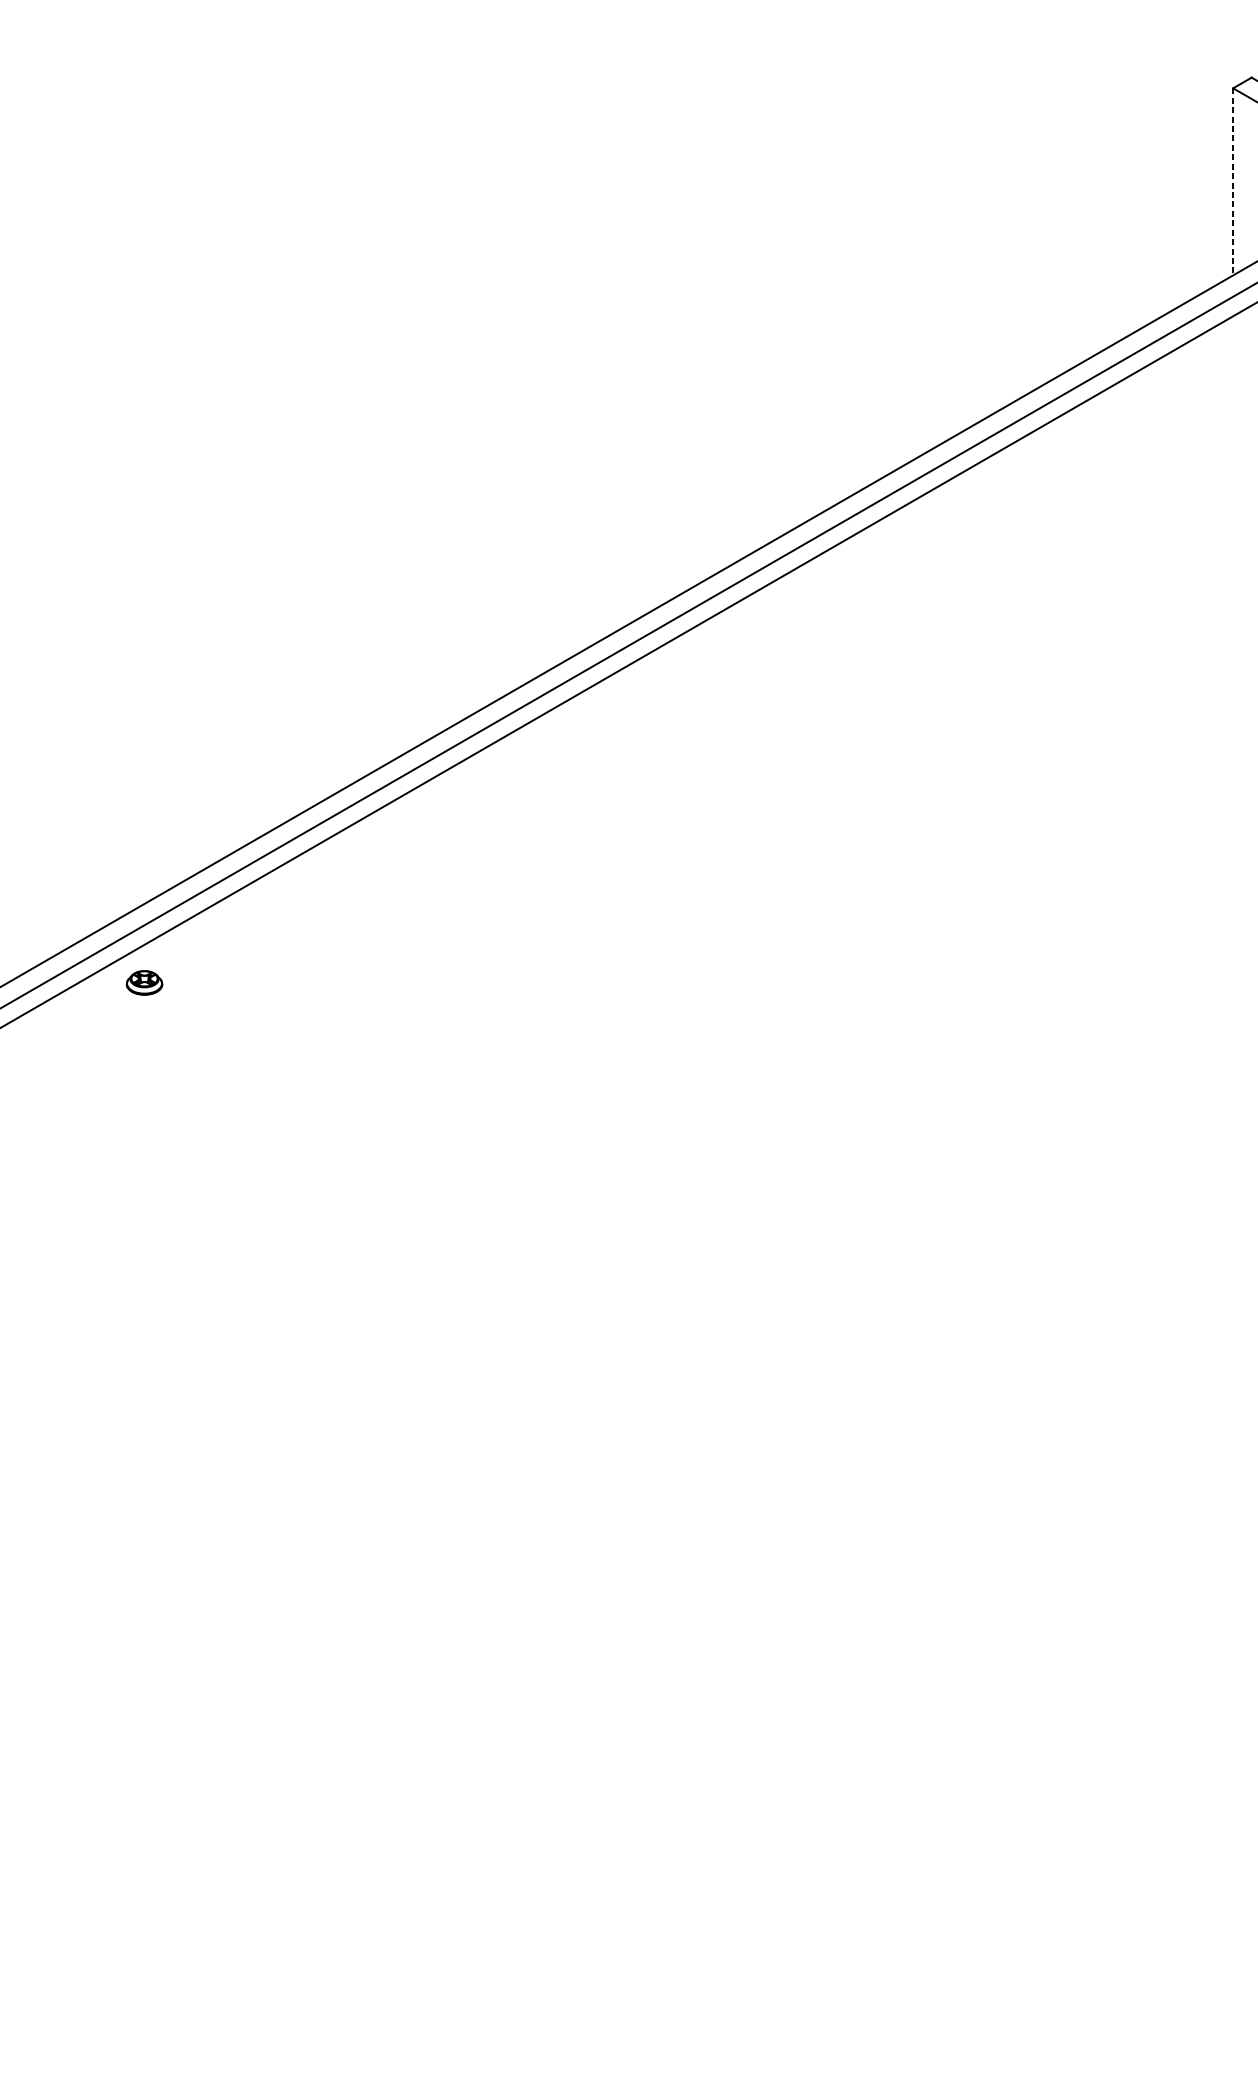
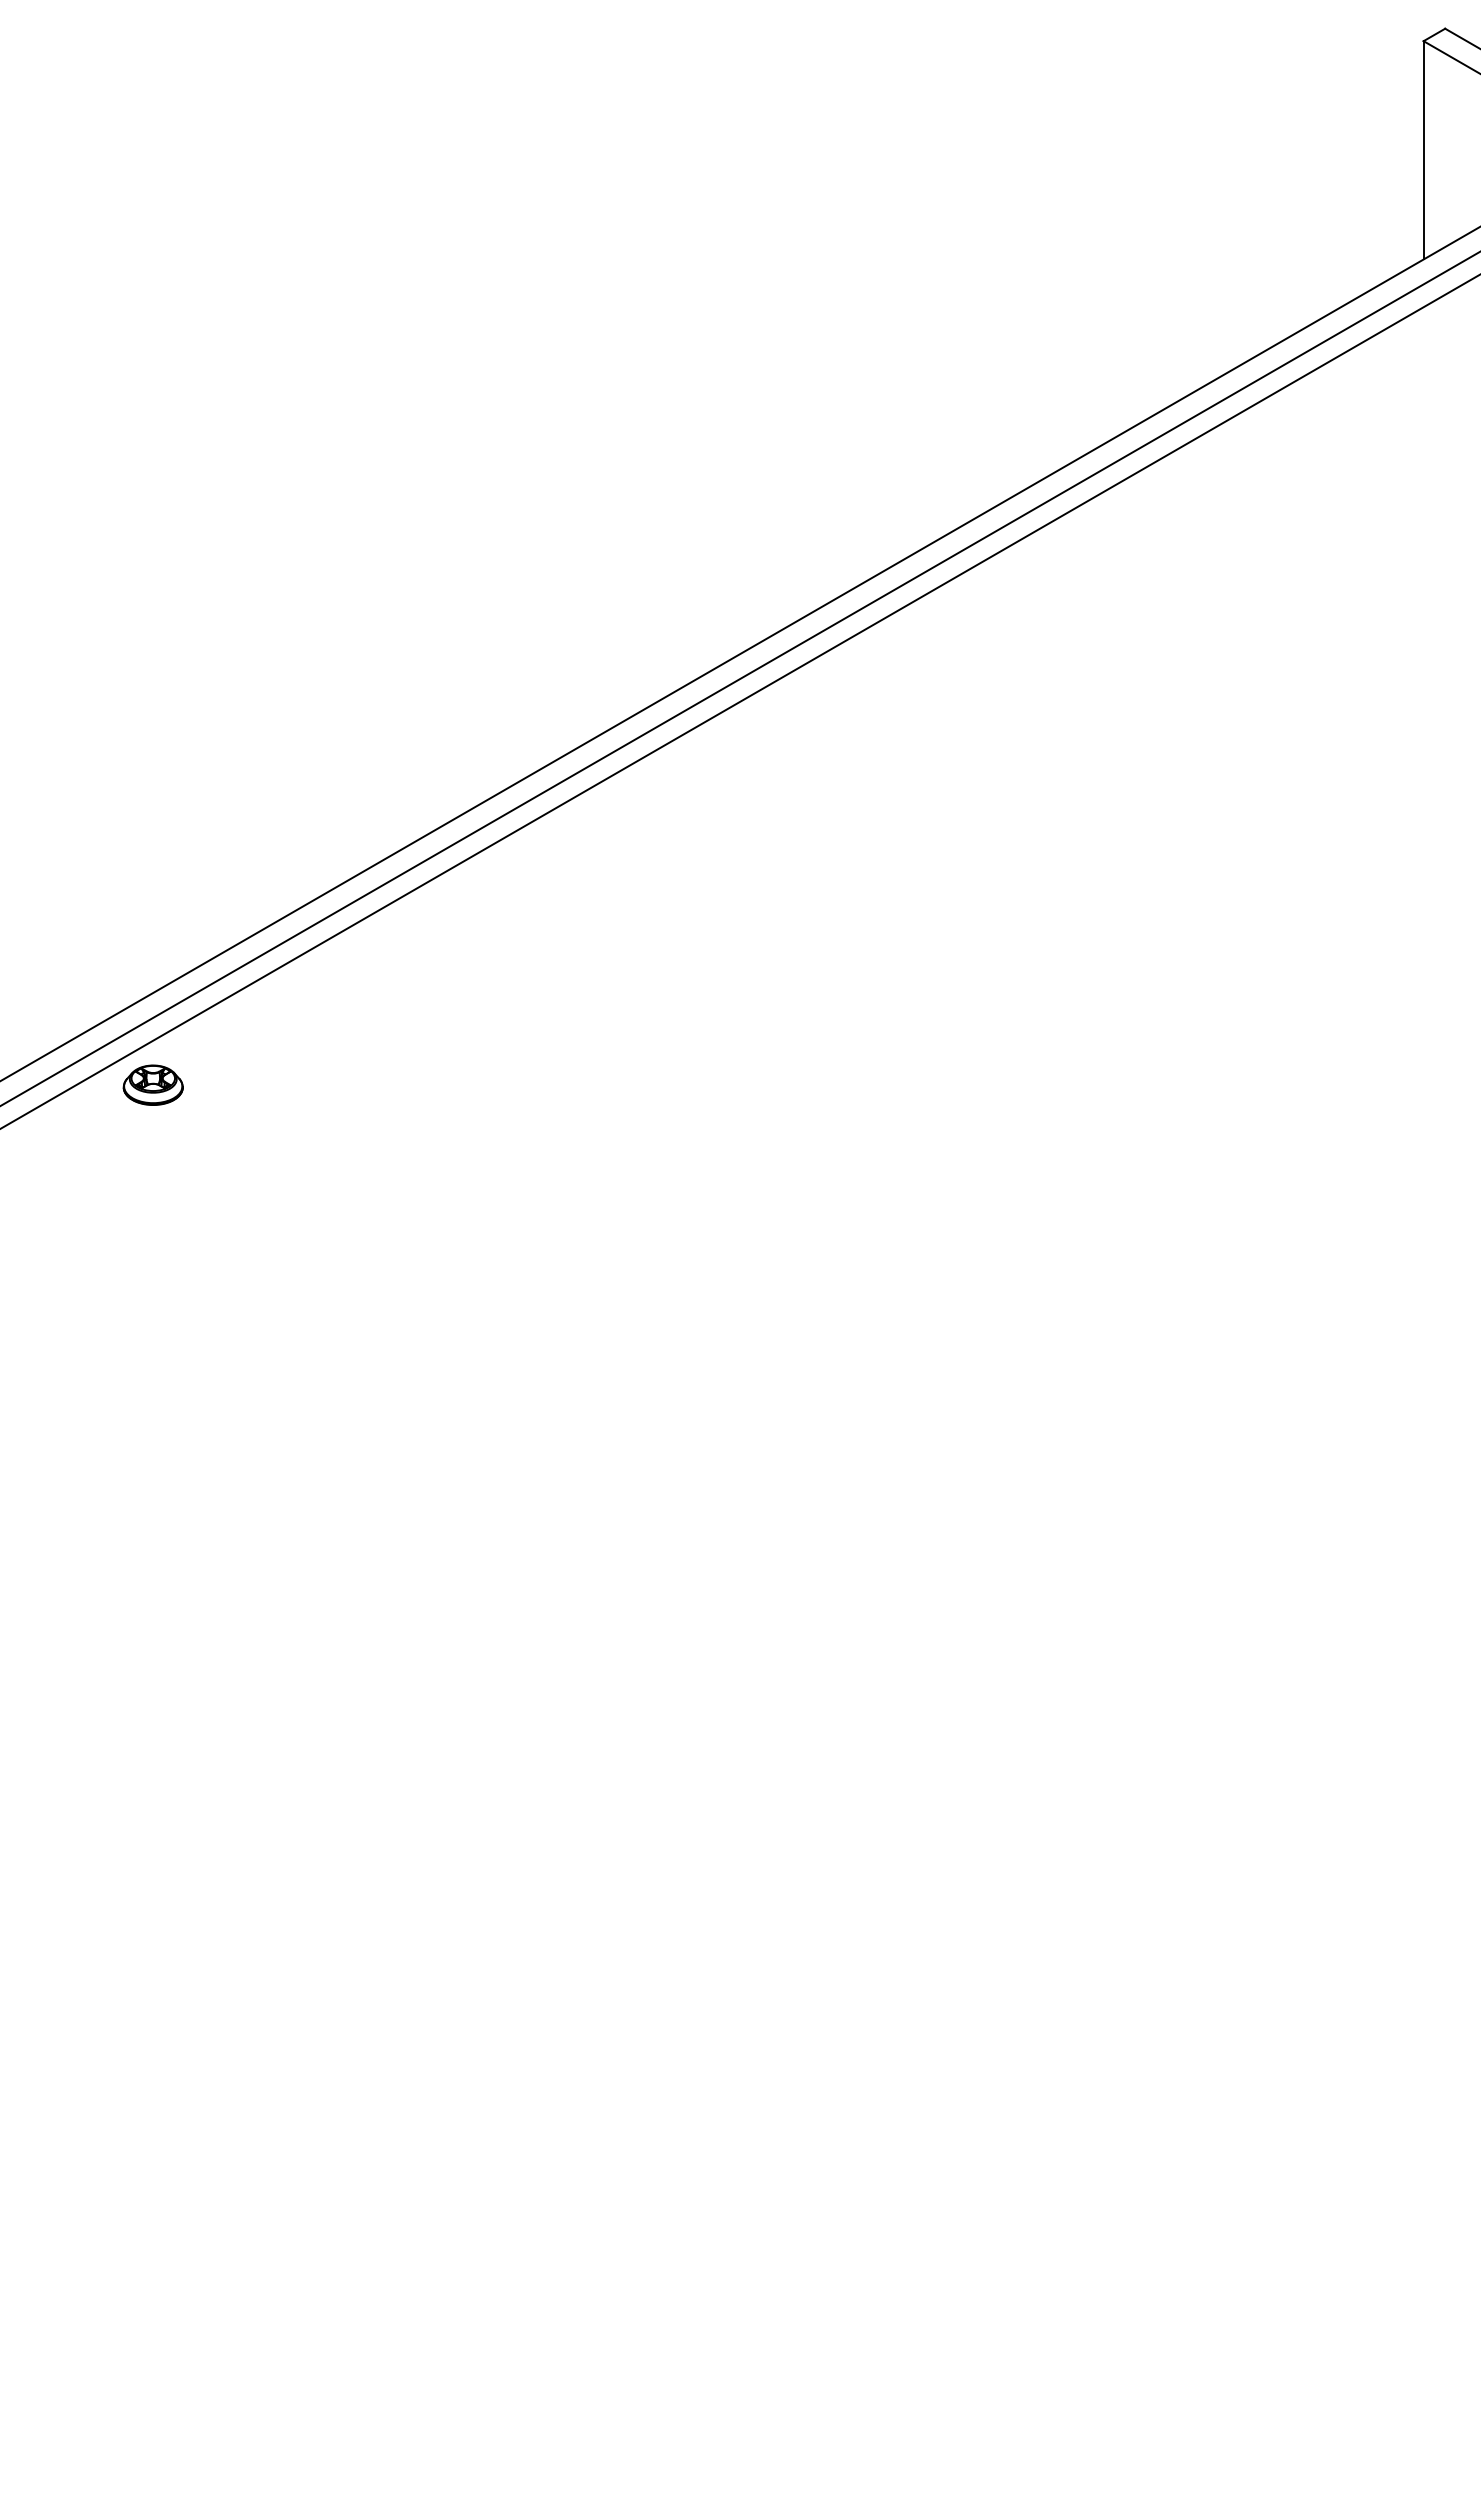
line: (1233, 181) -> (1423, 150), dashed -> solid
part: (143, 982) -> (152, 1084), size x1.43

